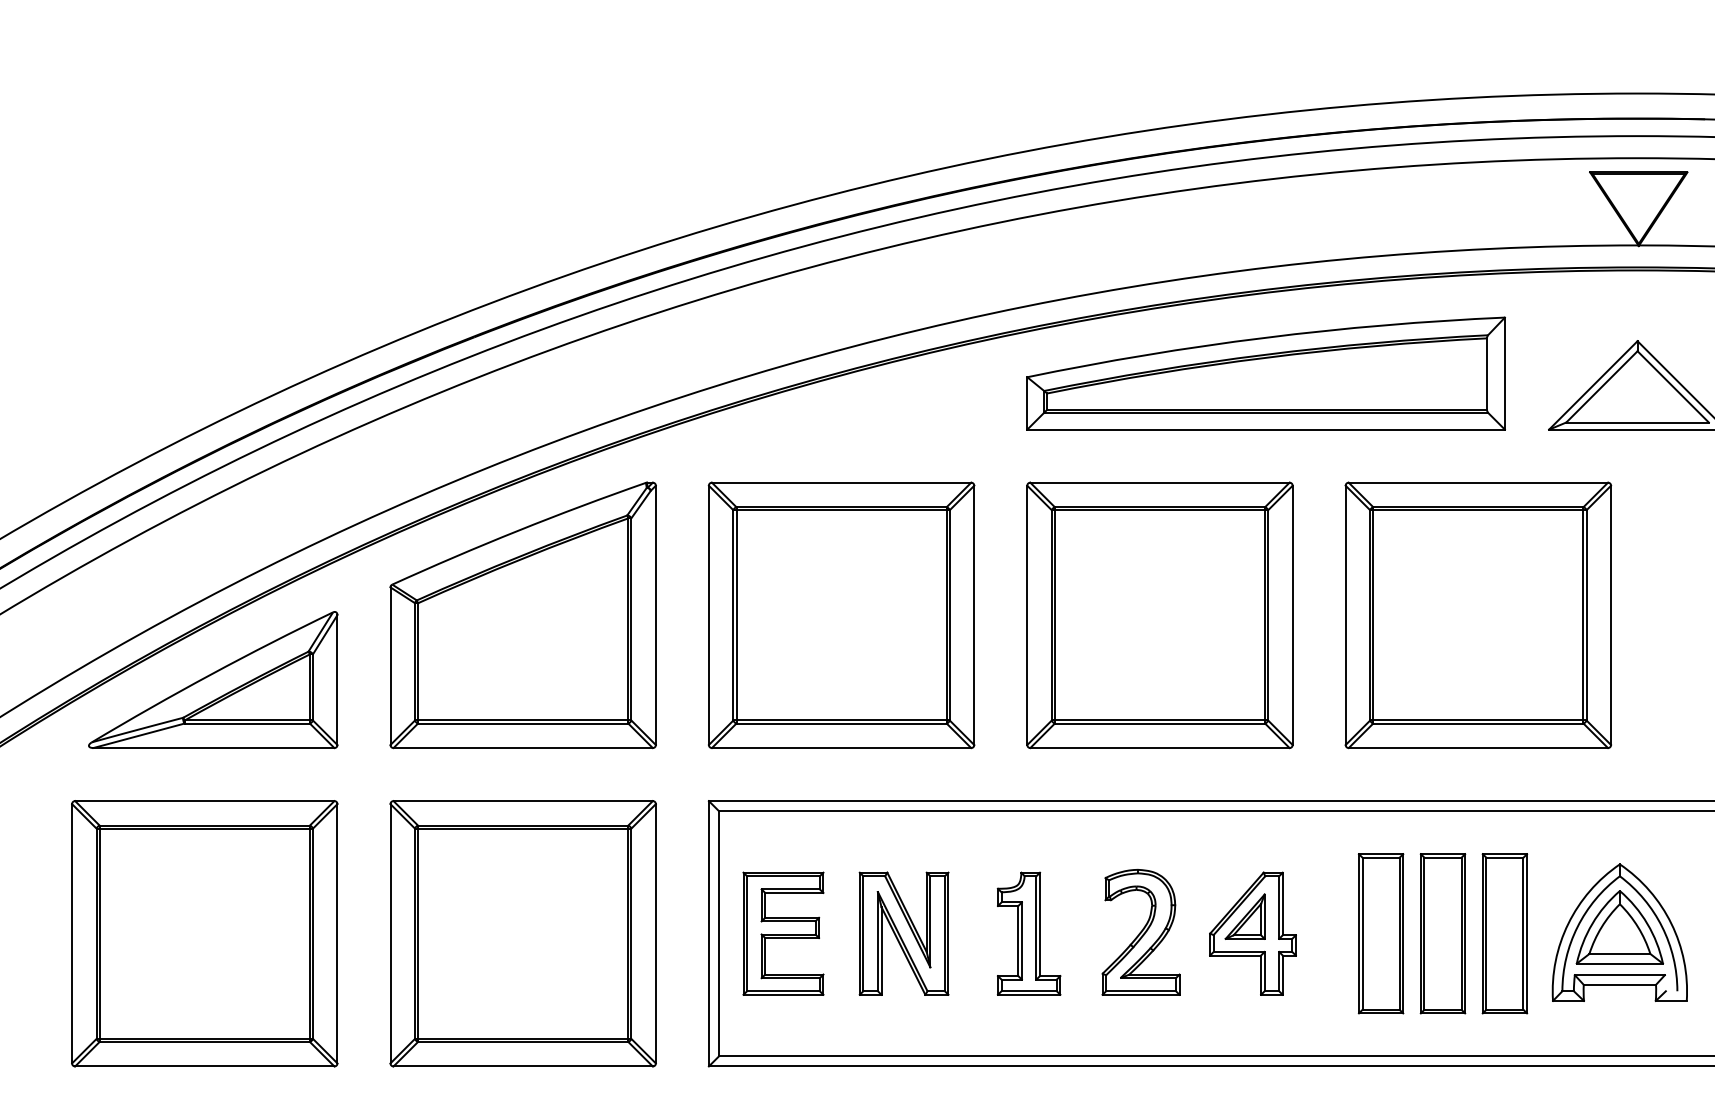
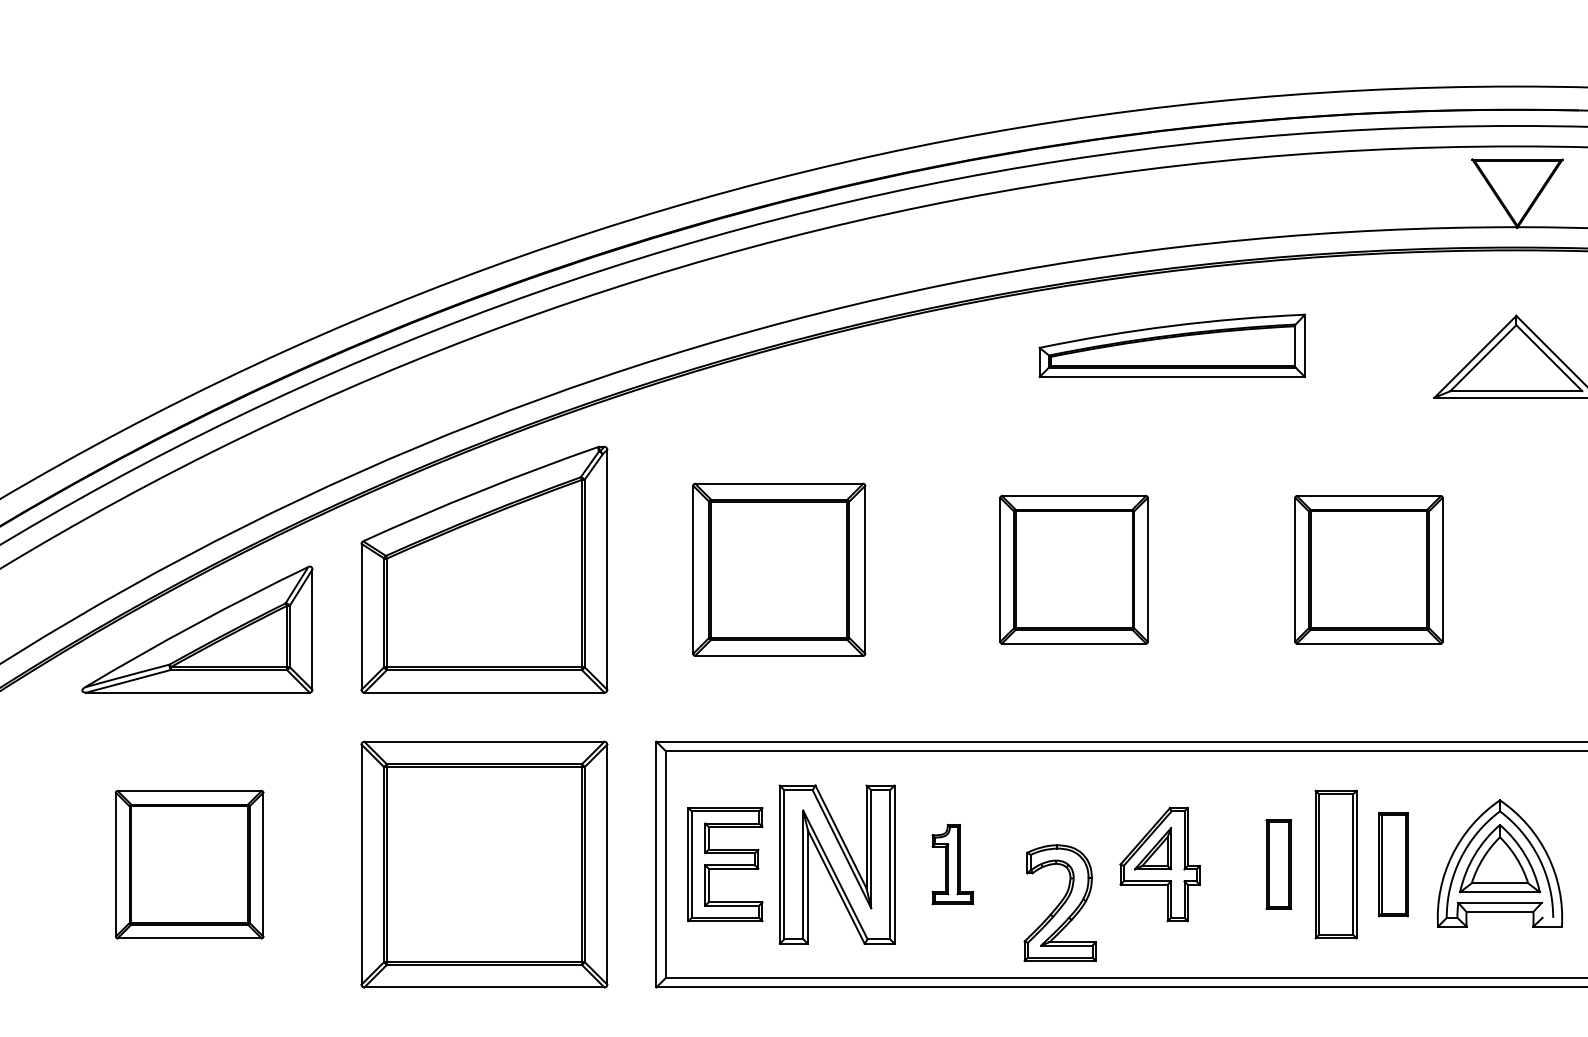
part: (1265, 373) -> (1171, 345), size x0.6
part: (841, 615) -> (779, 569), size x0.7
part: (1159, 615) -> (1073, 569), size x0.6
part: (1478, 615) -> (1369, 569), size x0.6
part: (1140, 932) -> (1059, 903), moved
part: (204, 933) -> (189, 864), size x0.6
part: (903, 933) -> (836, 864), size x1.4
part: (1028, 933) -> (952, 864), size x0.7
part: (1380, 933) -> (1278, 864), size x0.6
part: (1504, 933) -> (1393, 864), size x0.7

